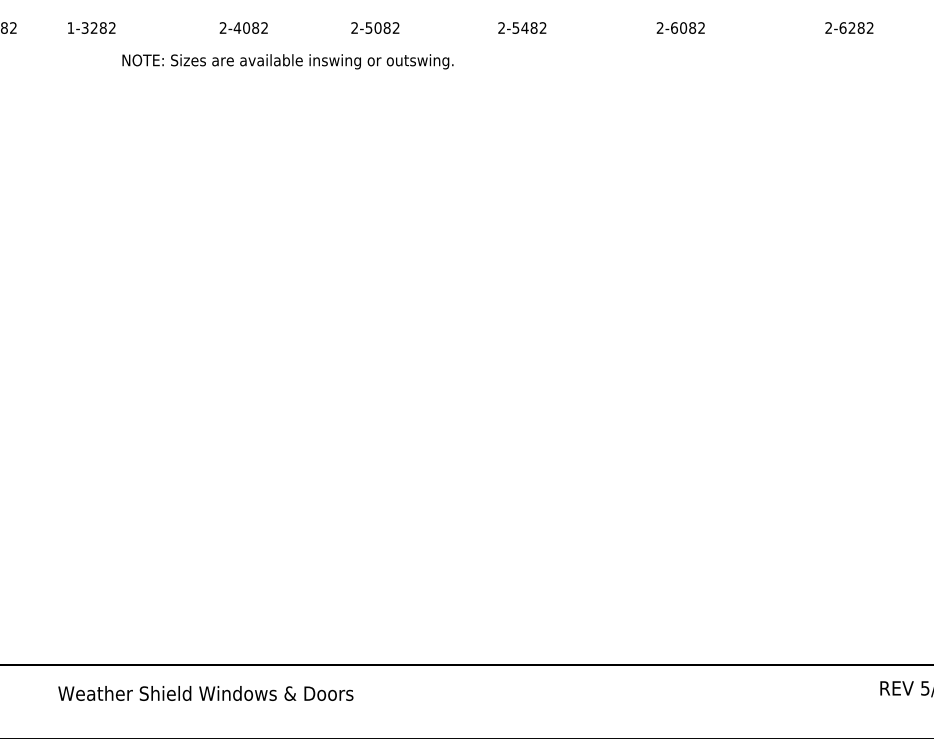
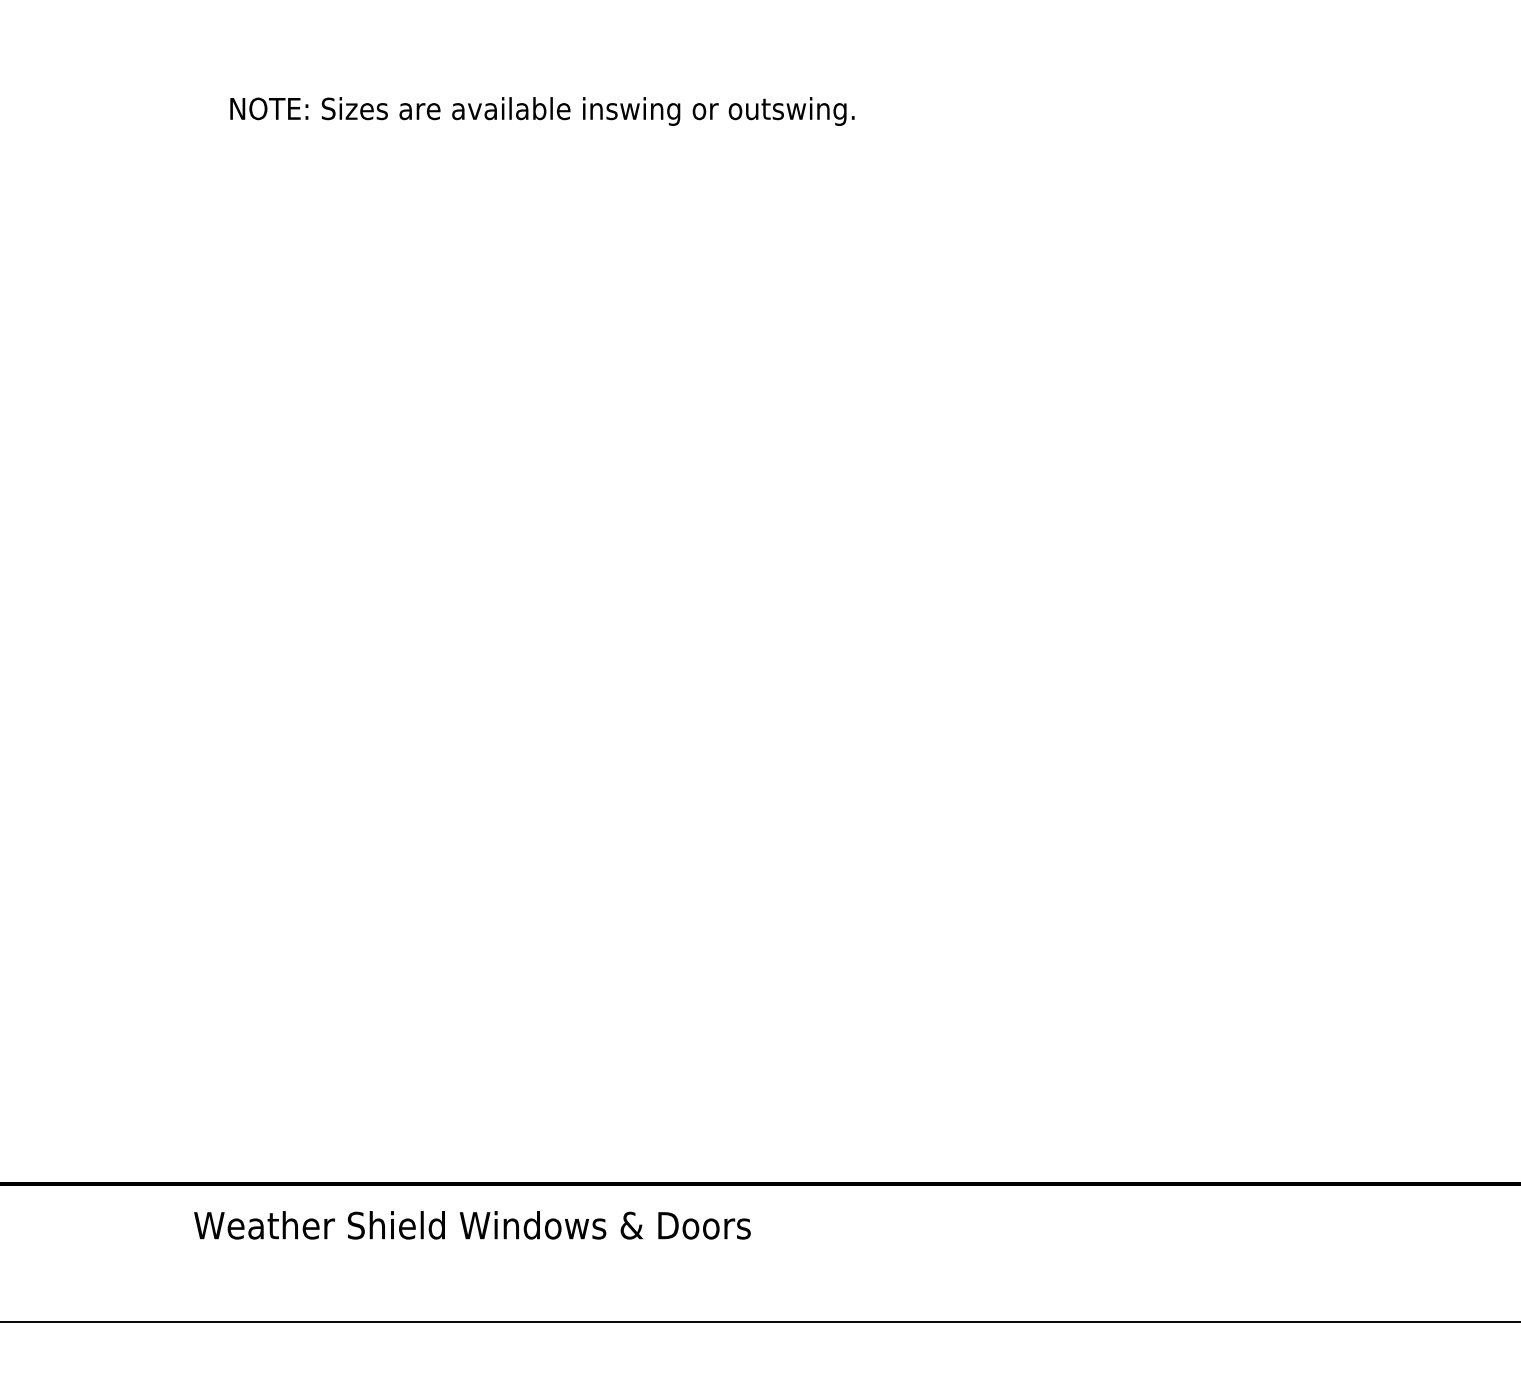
text: (287, 61) -> (541, 110), moved
text: (205, 693) -> (471, 1225), moved

